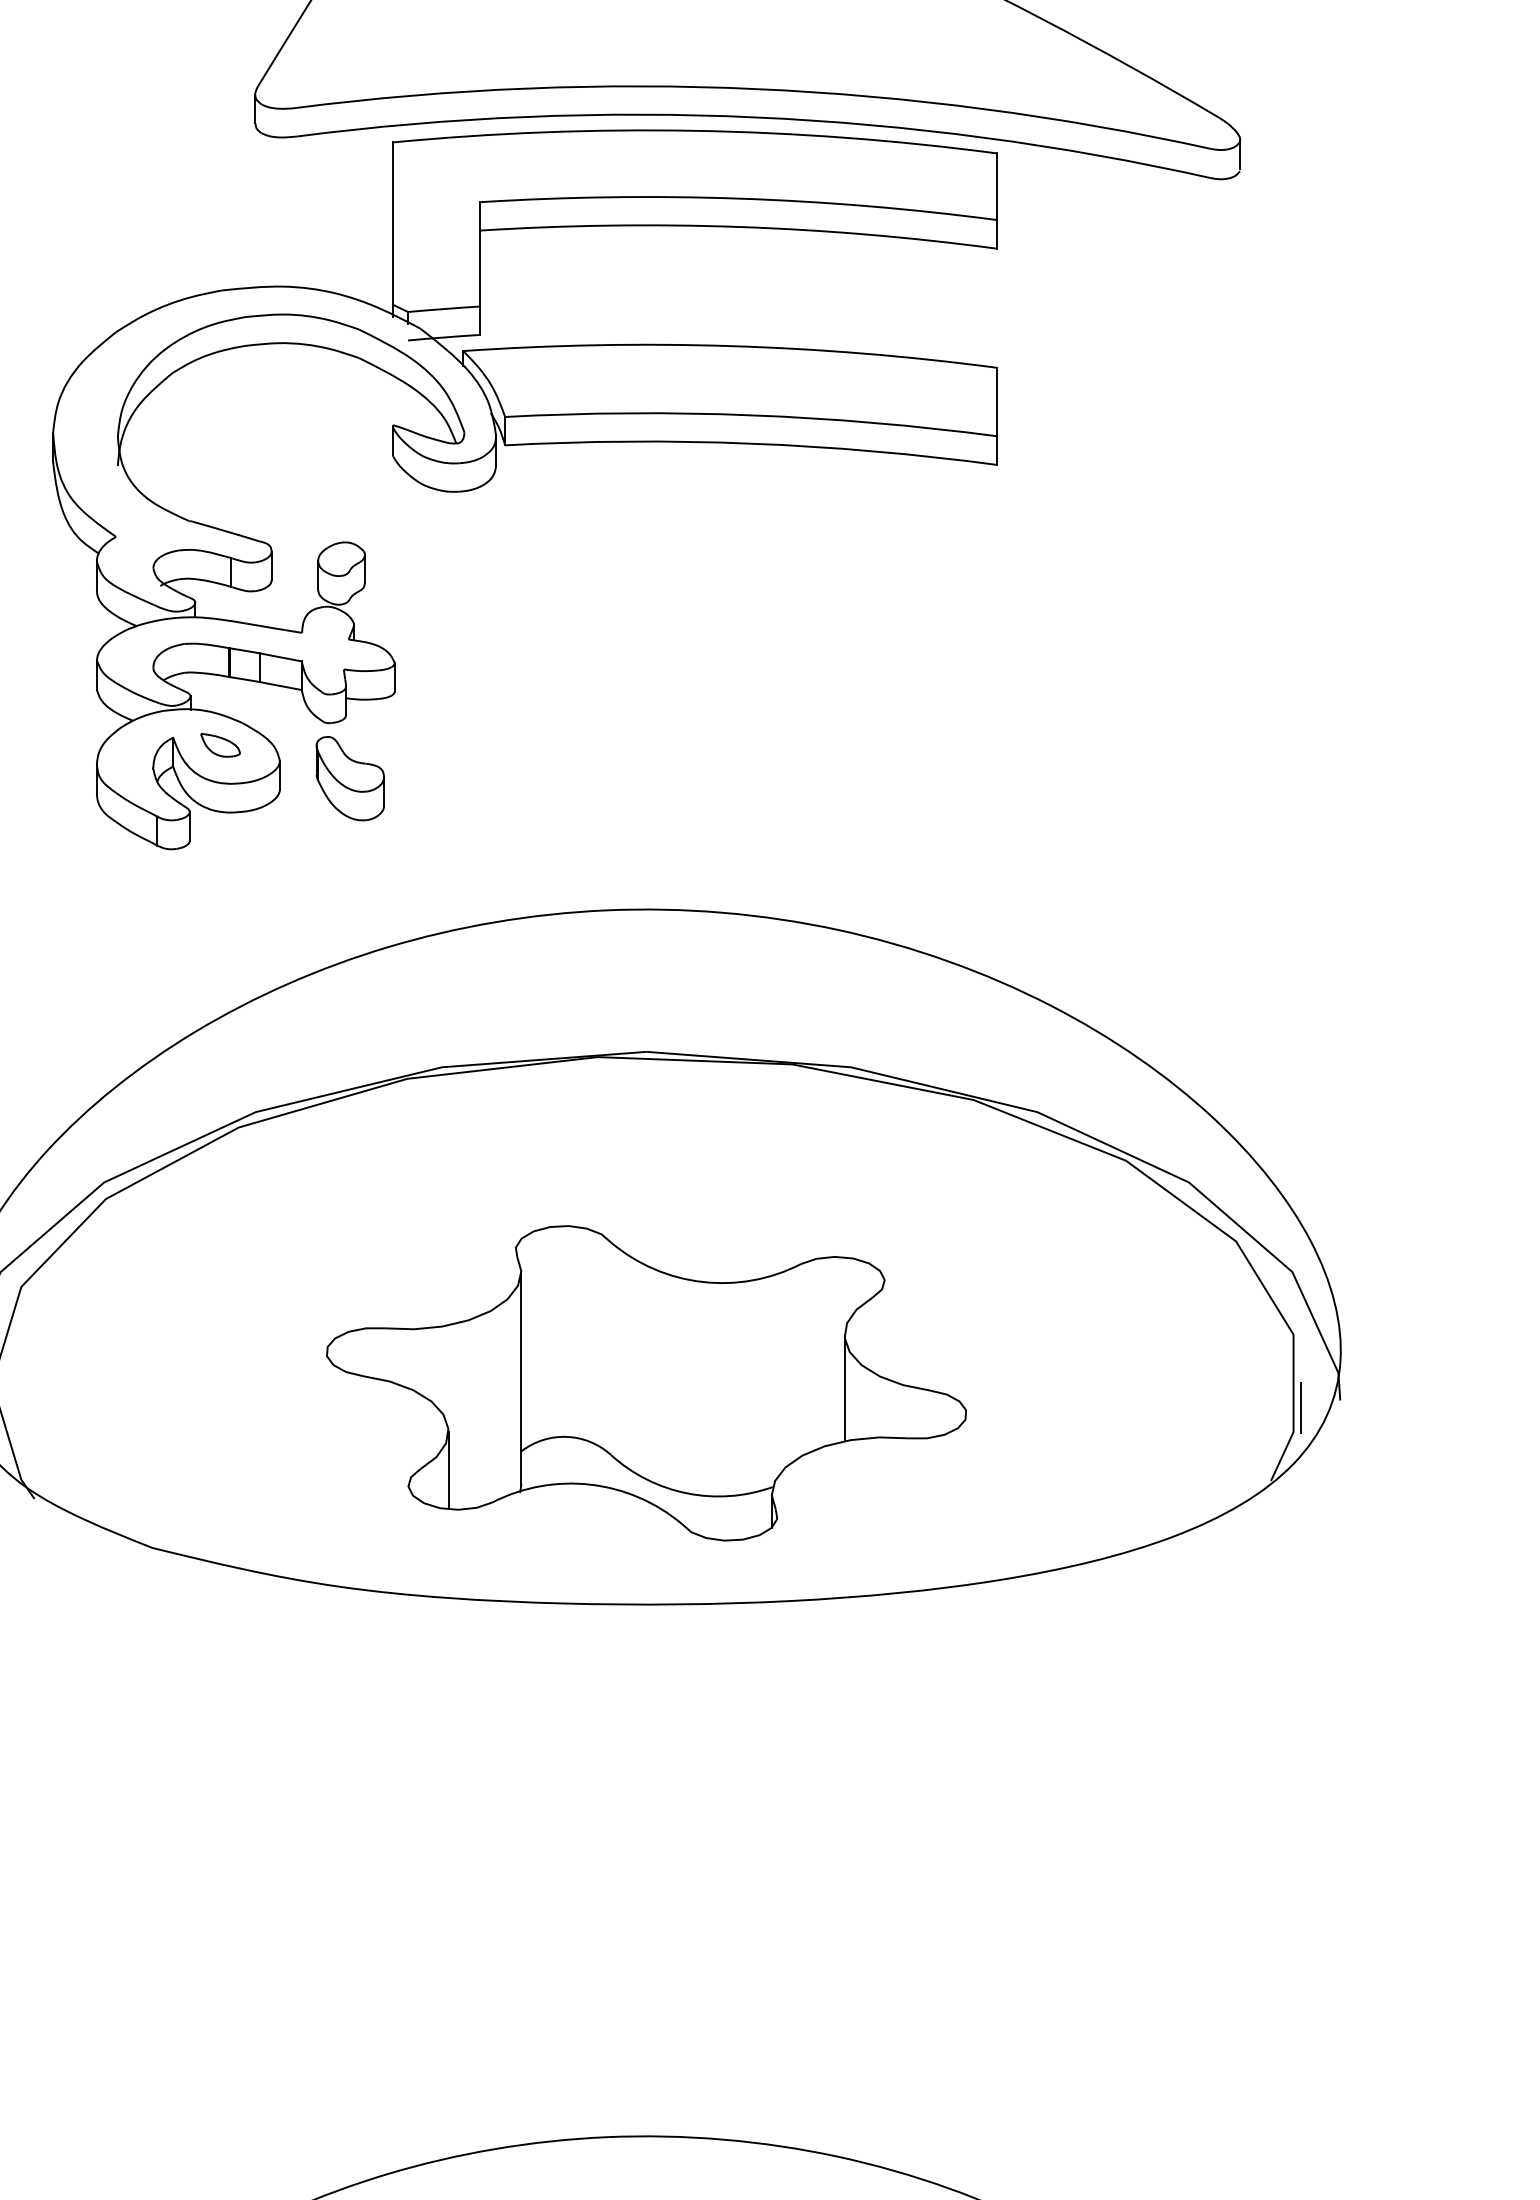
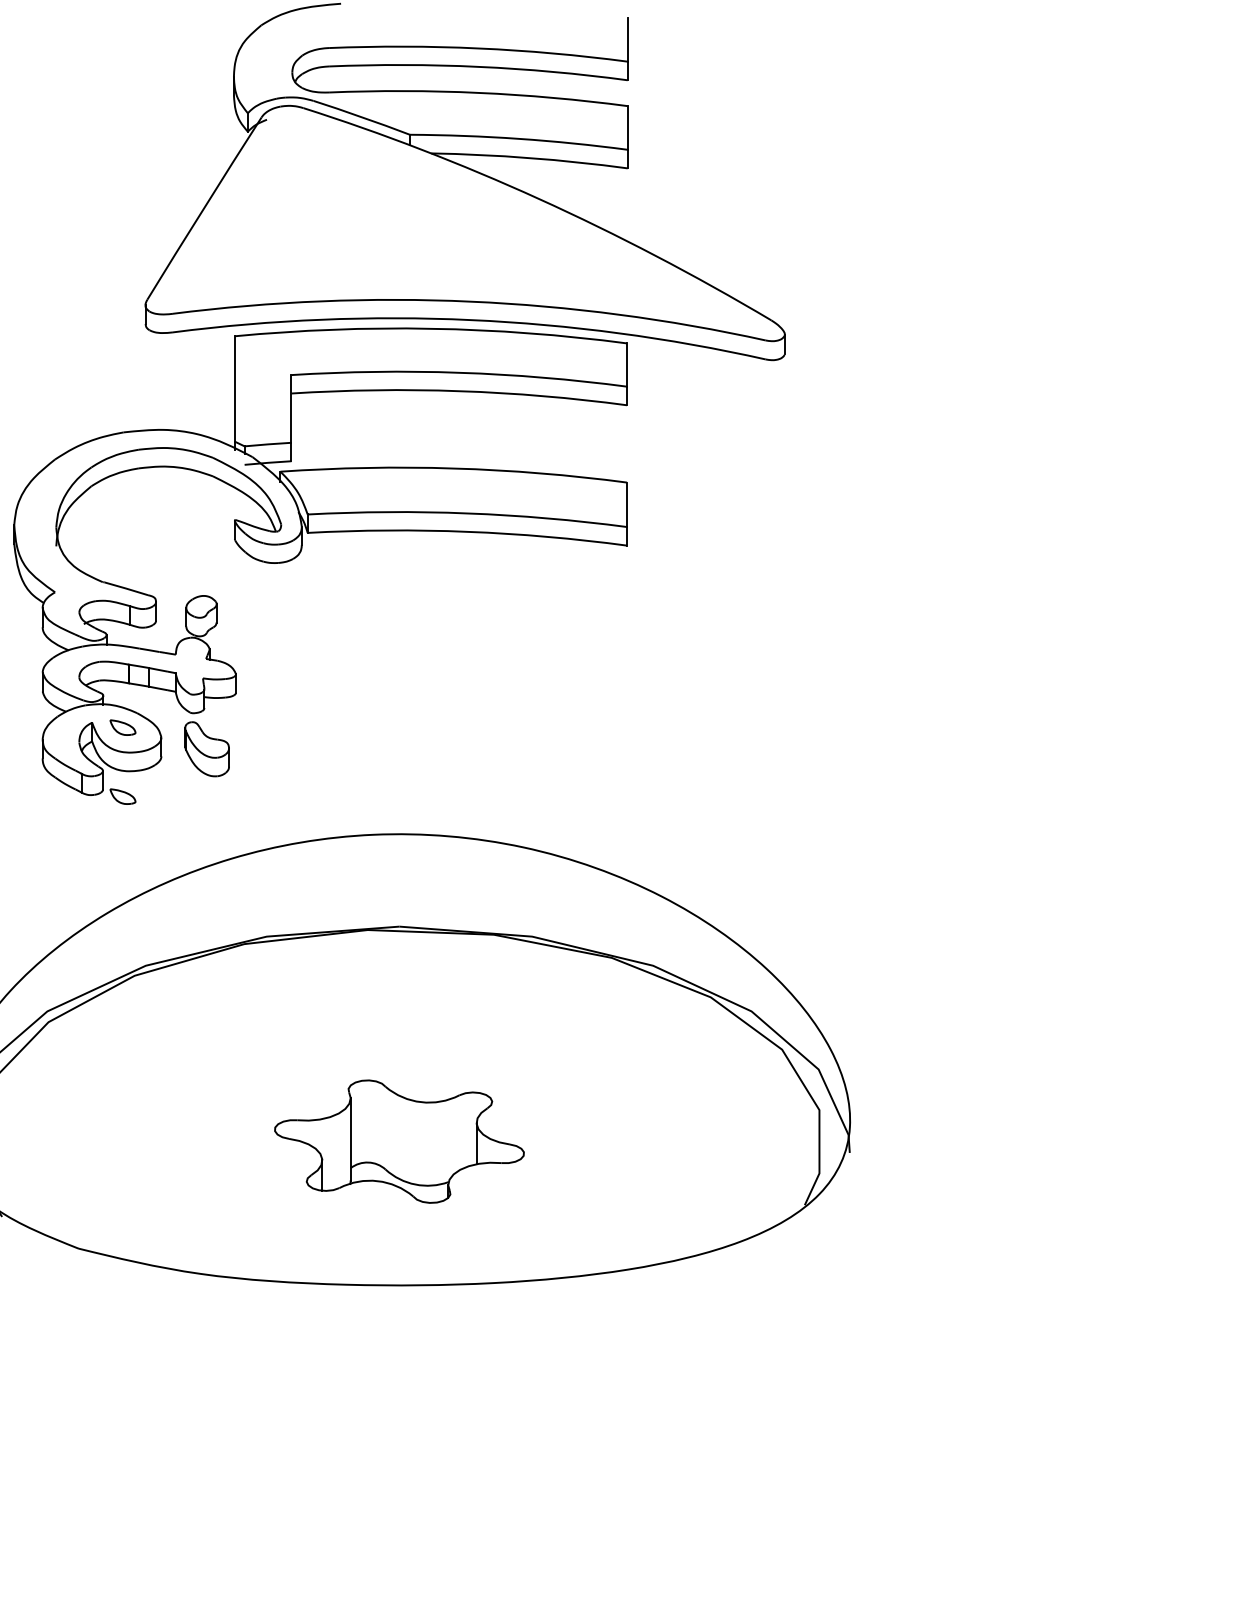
part: (219, 851) -> (122, 796), added
part: (646, 1382) -> (399, 1141), size x0.6
line: (1301, 1407) -> (824, 1157), removed

